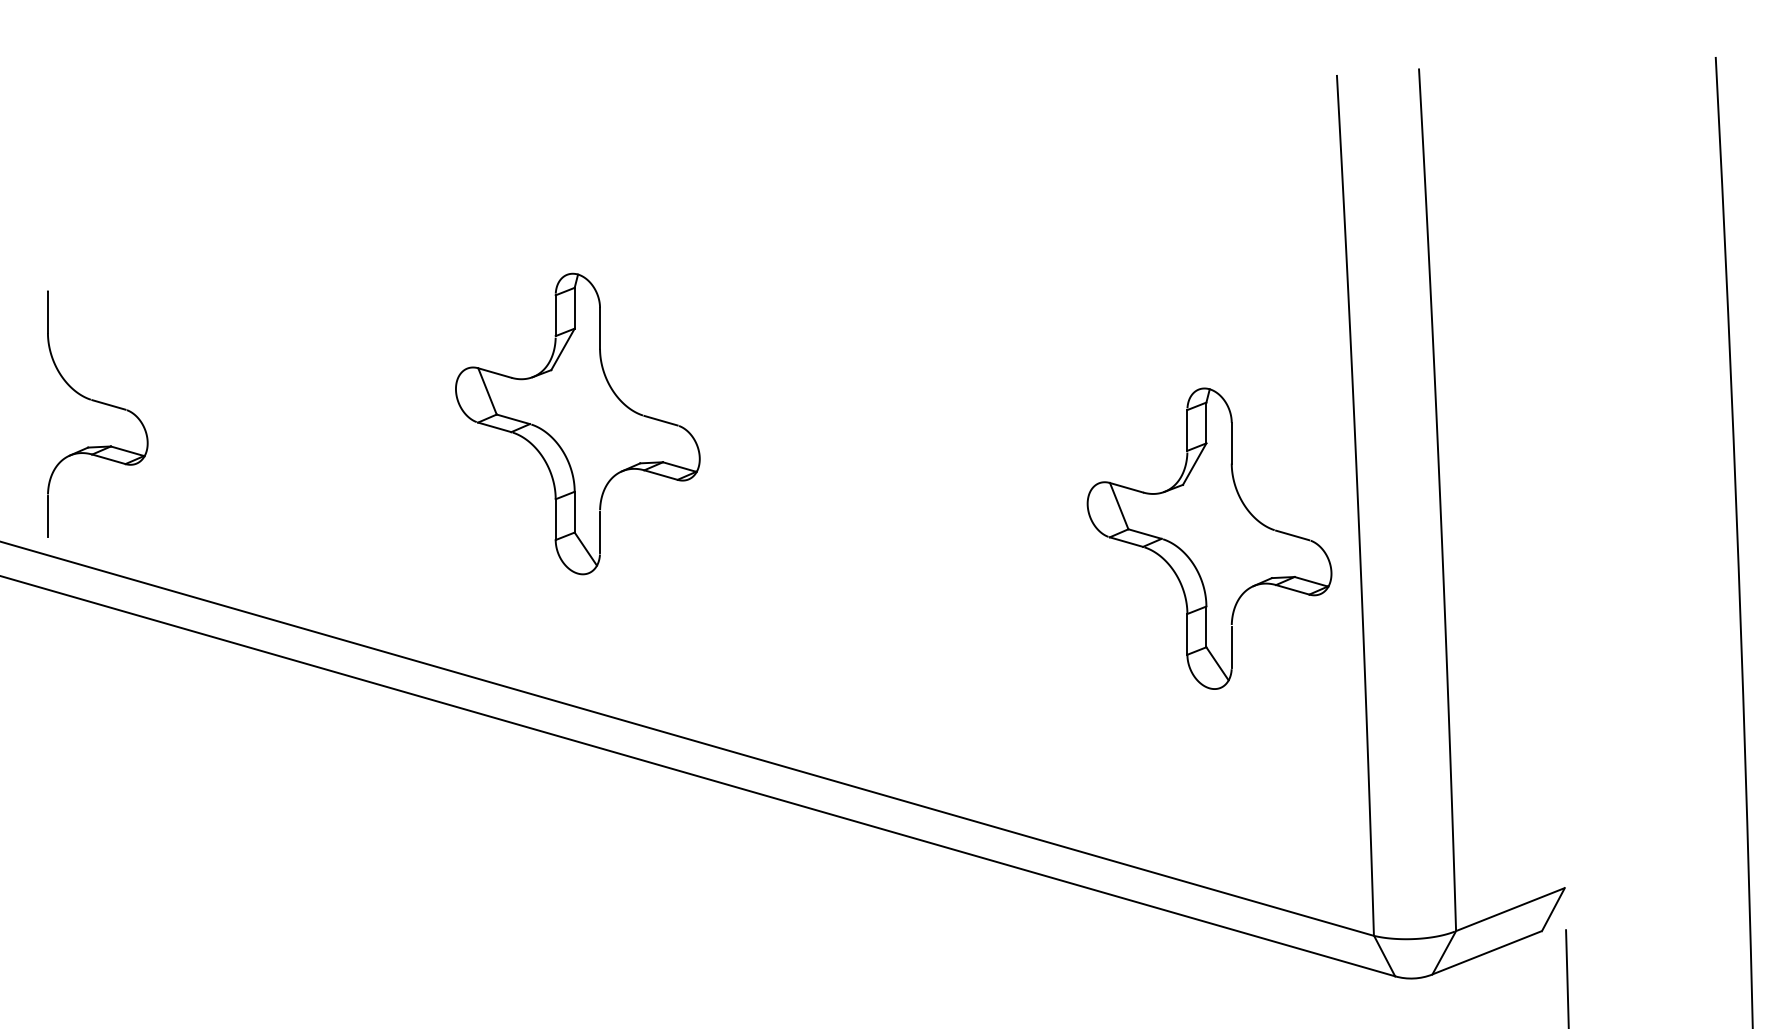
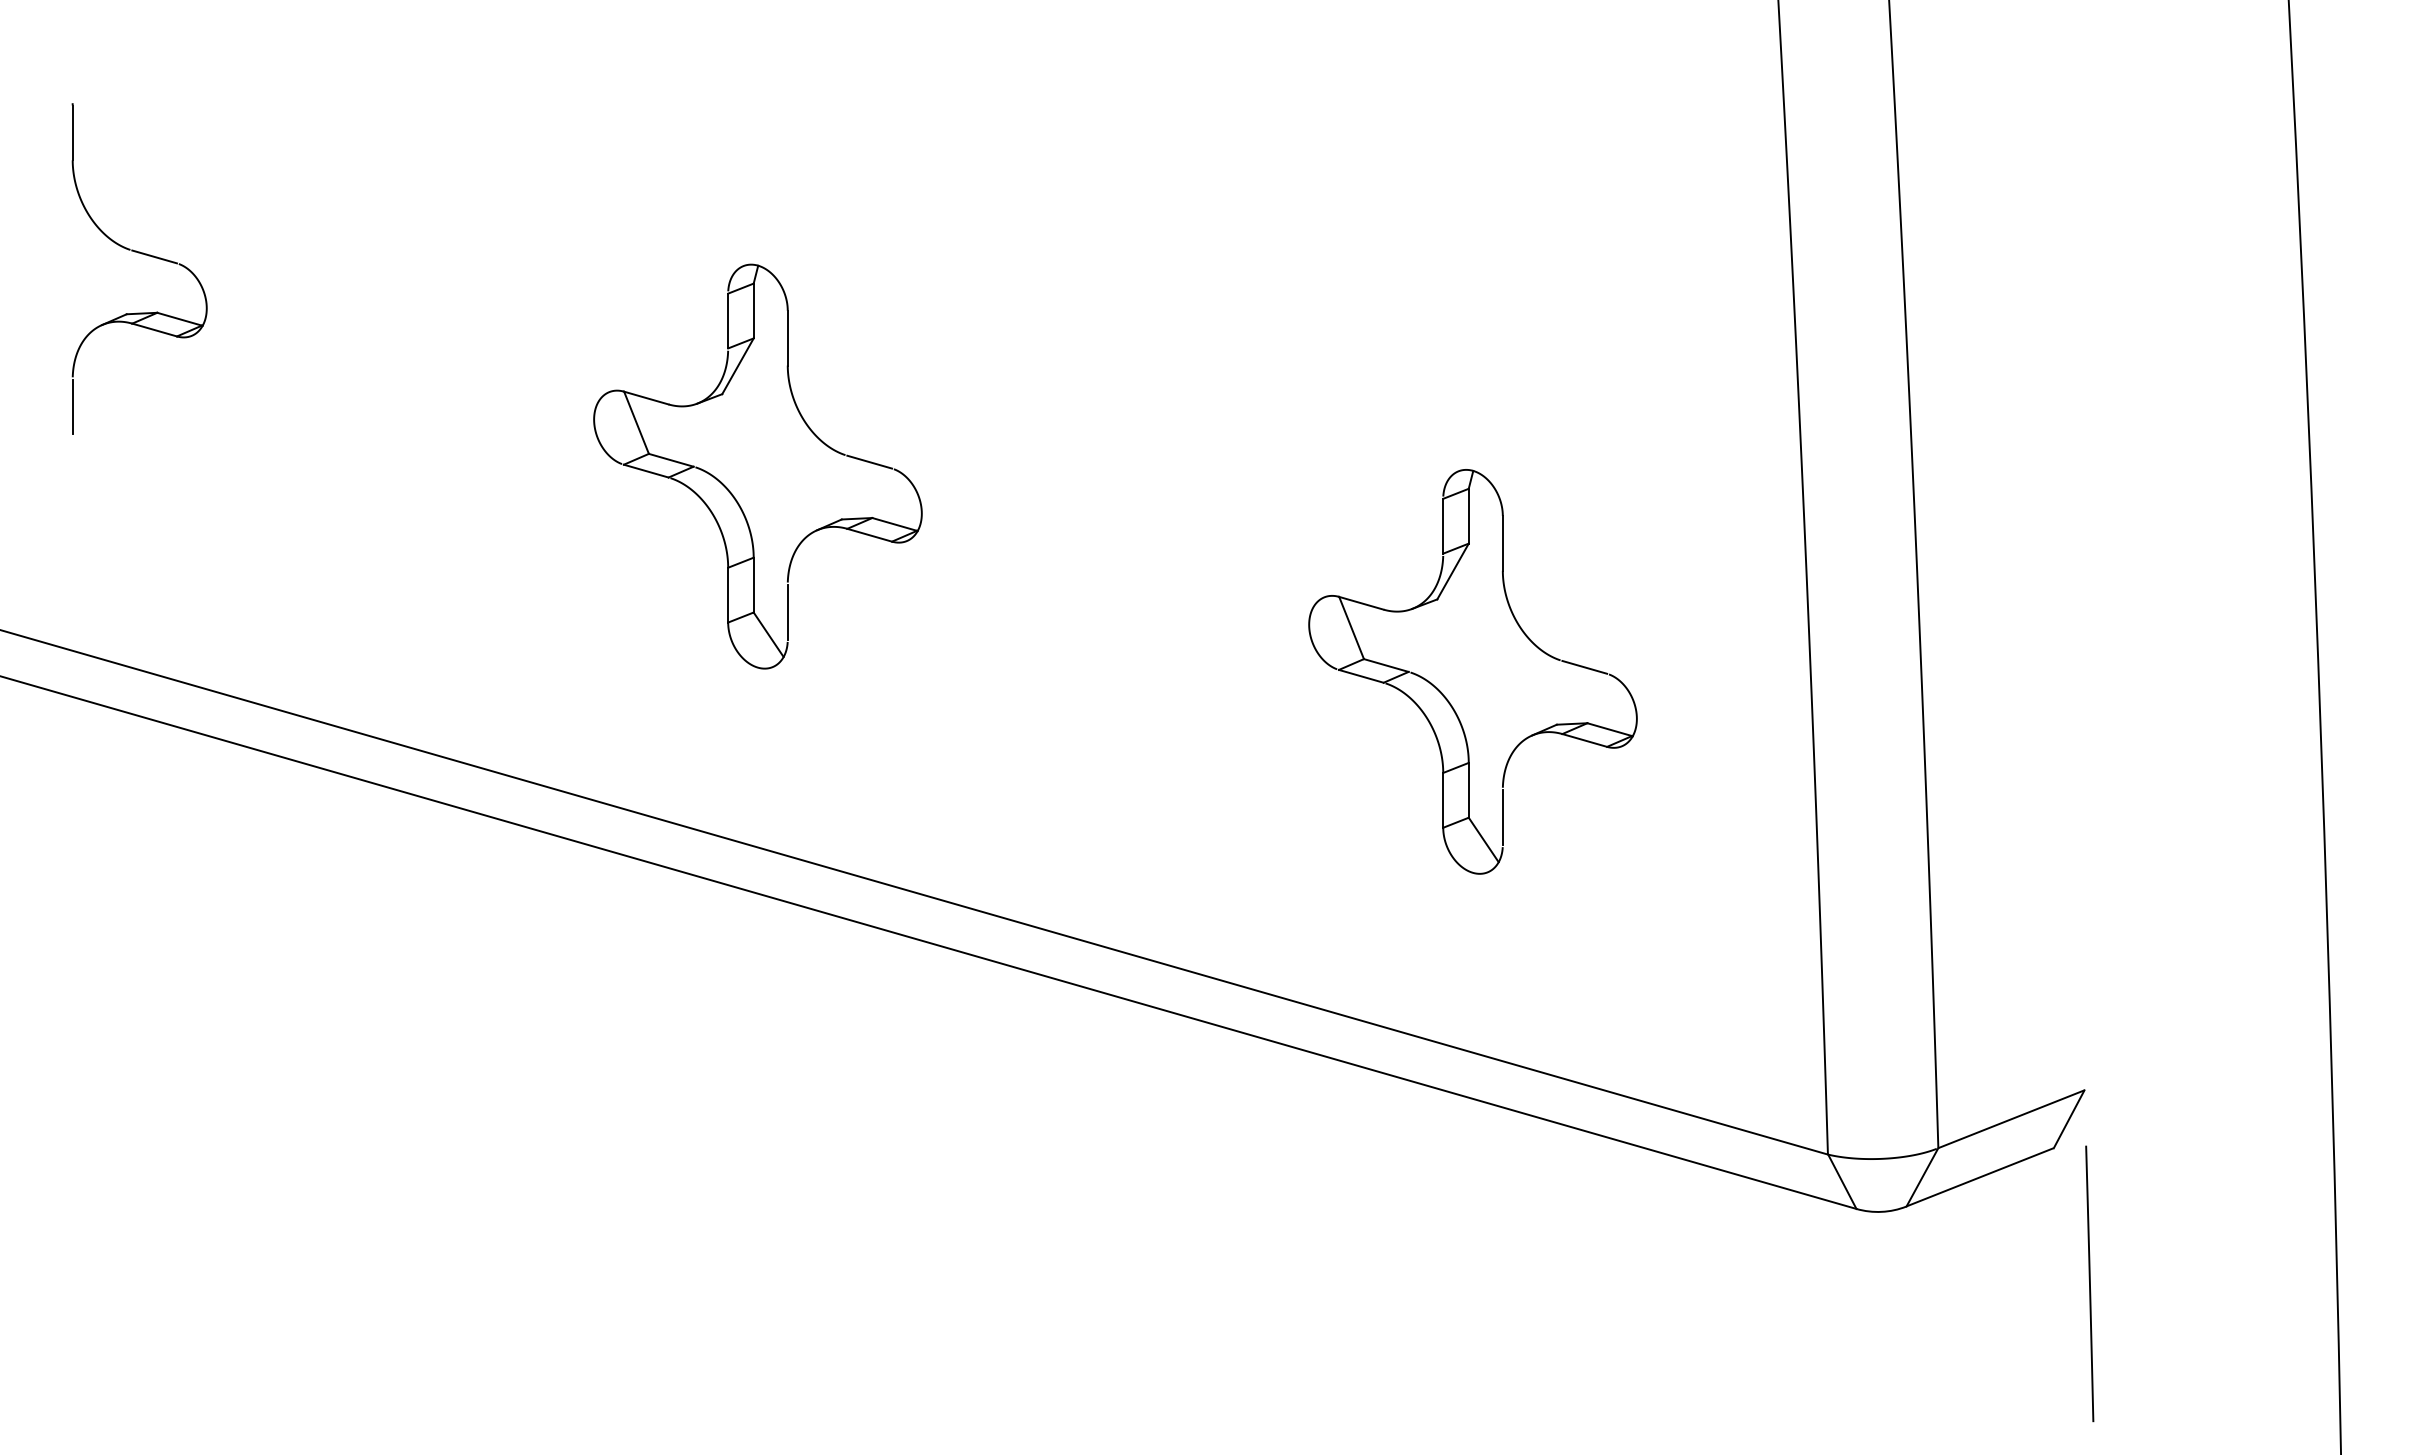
part: (99, 403) -> (141, 254), moved
part: (1186, 554) -> (1442, 692), moved

